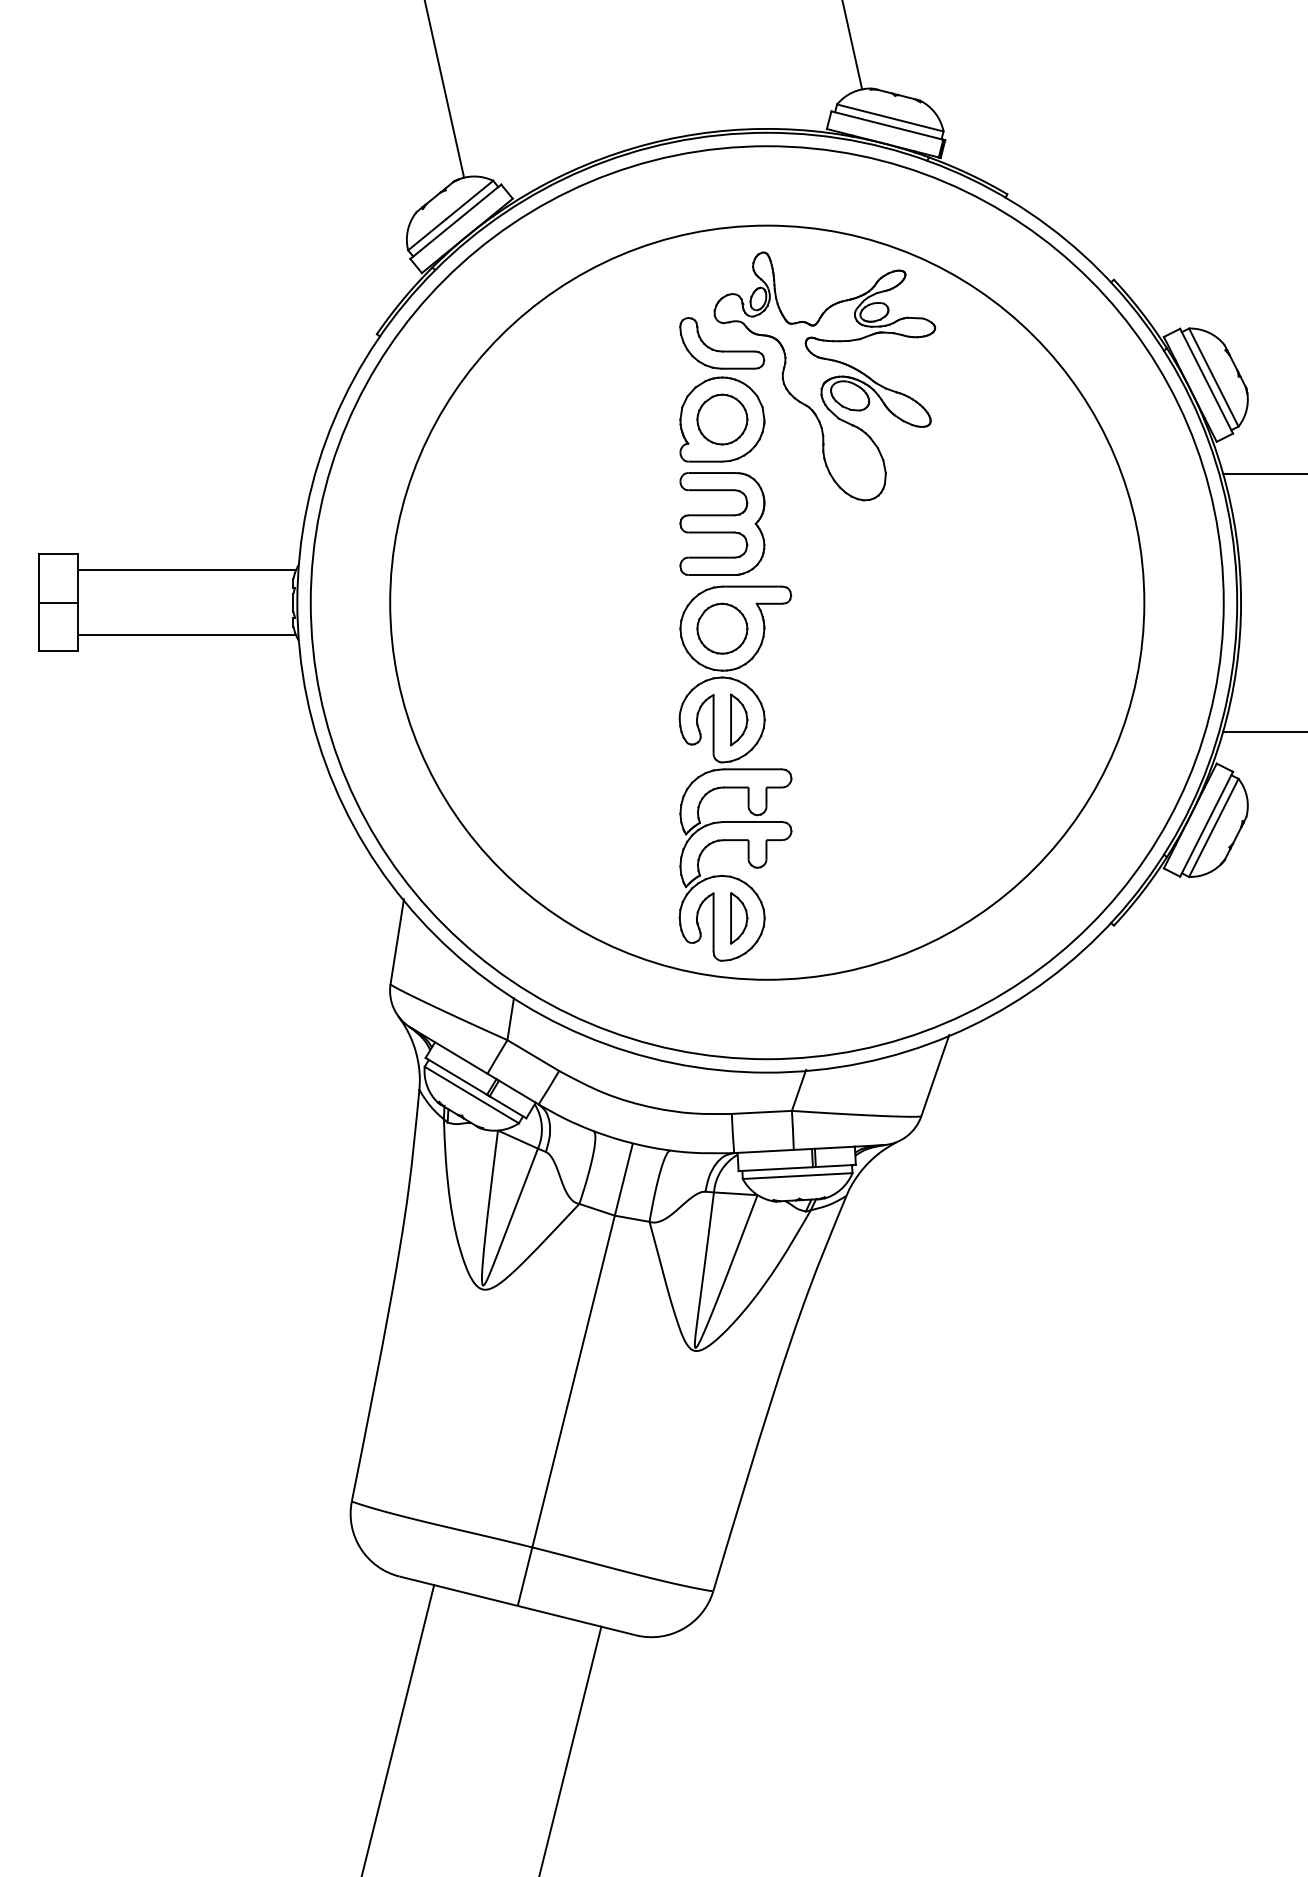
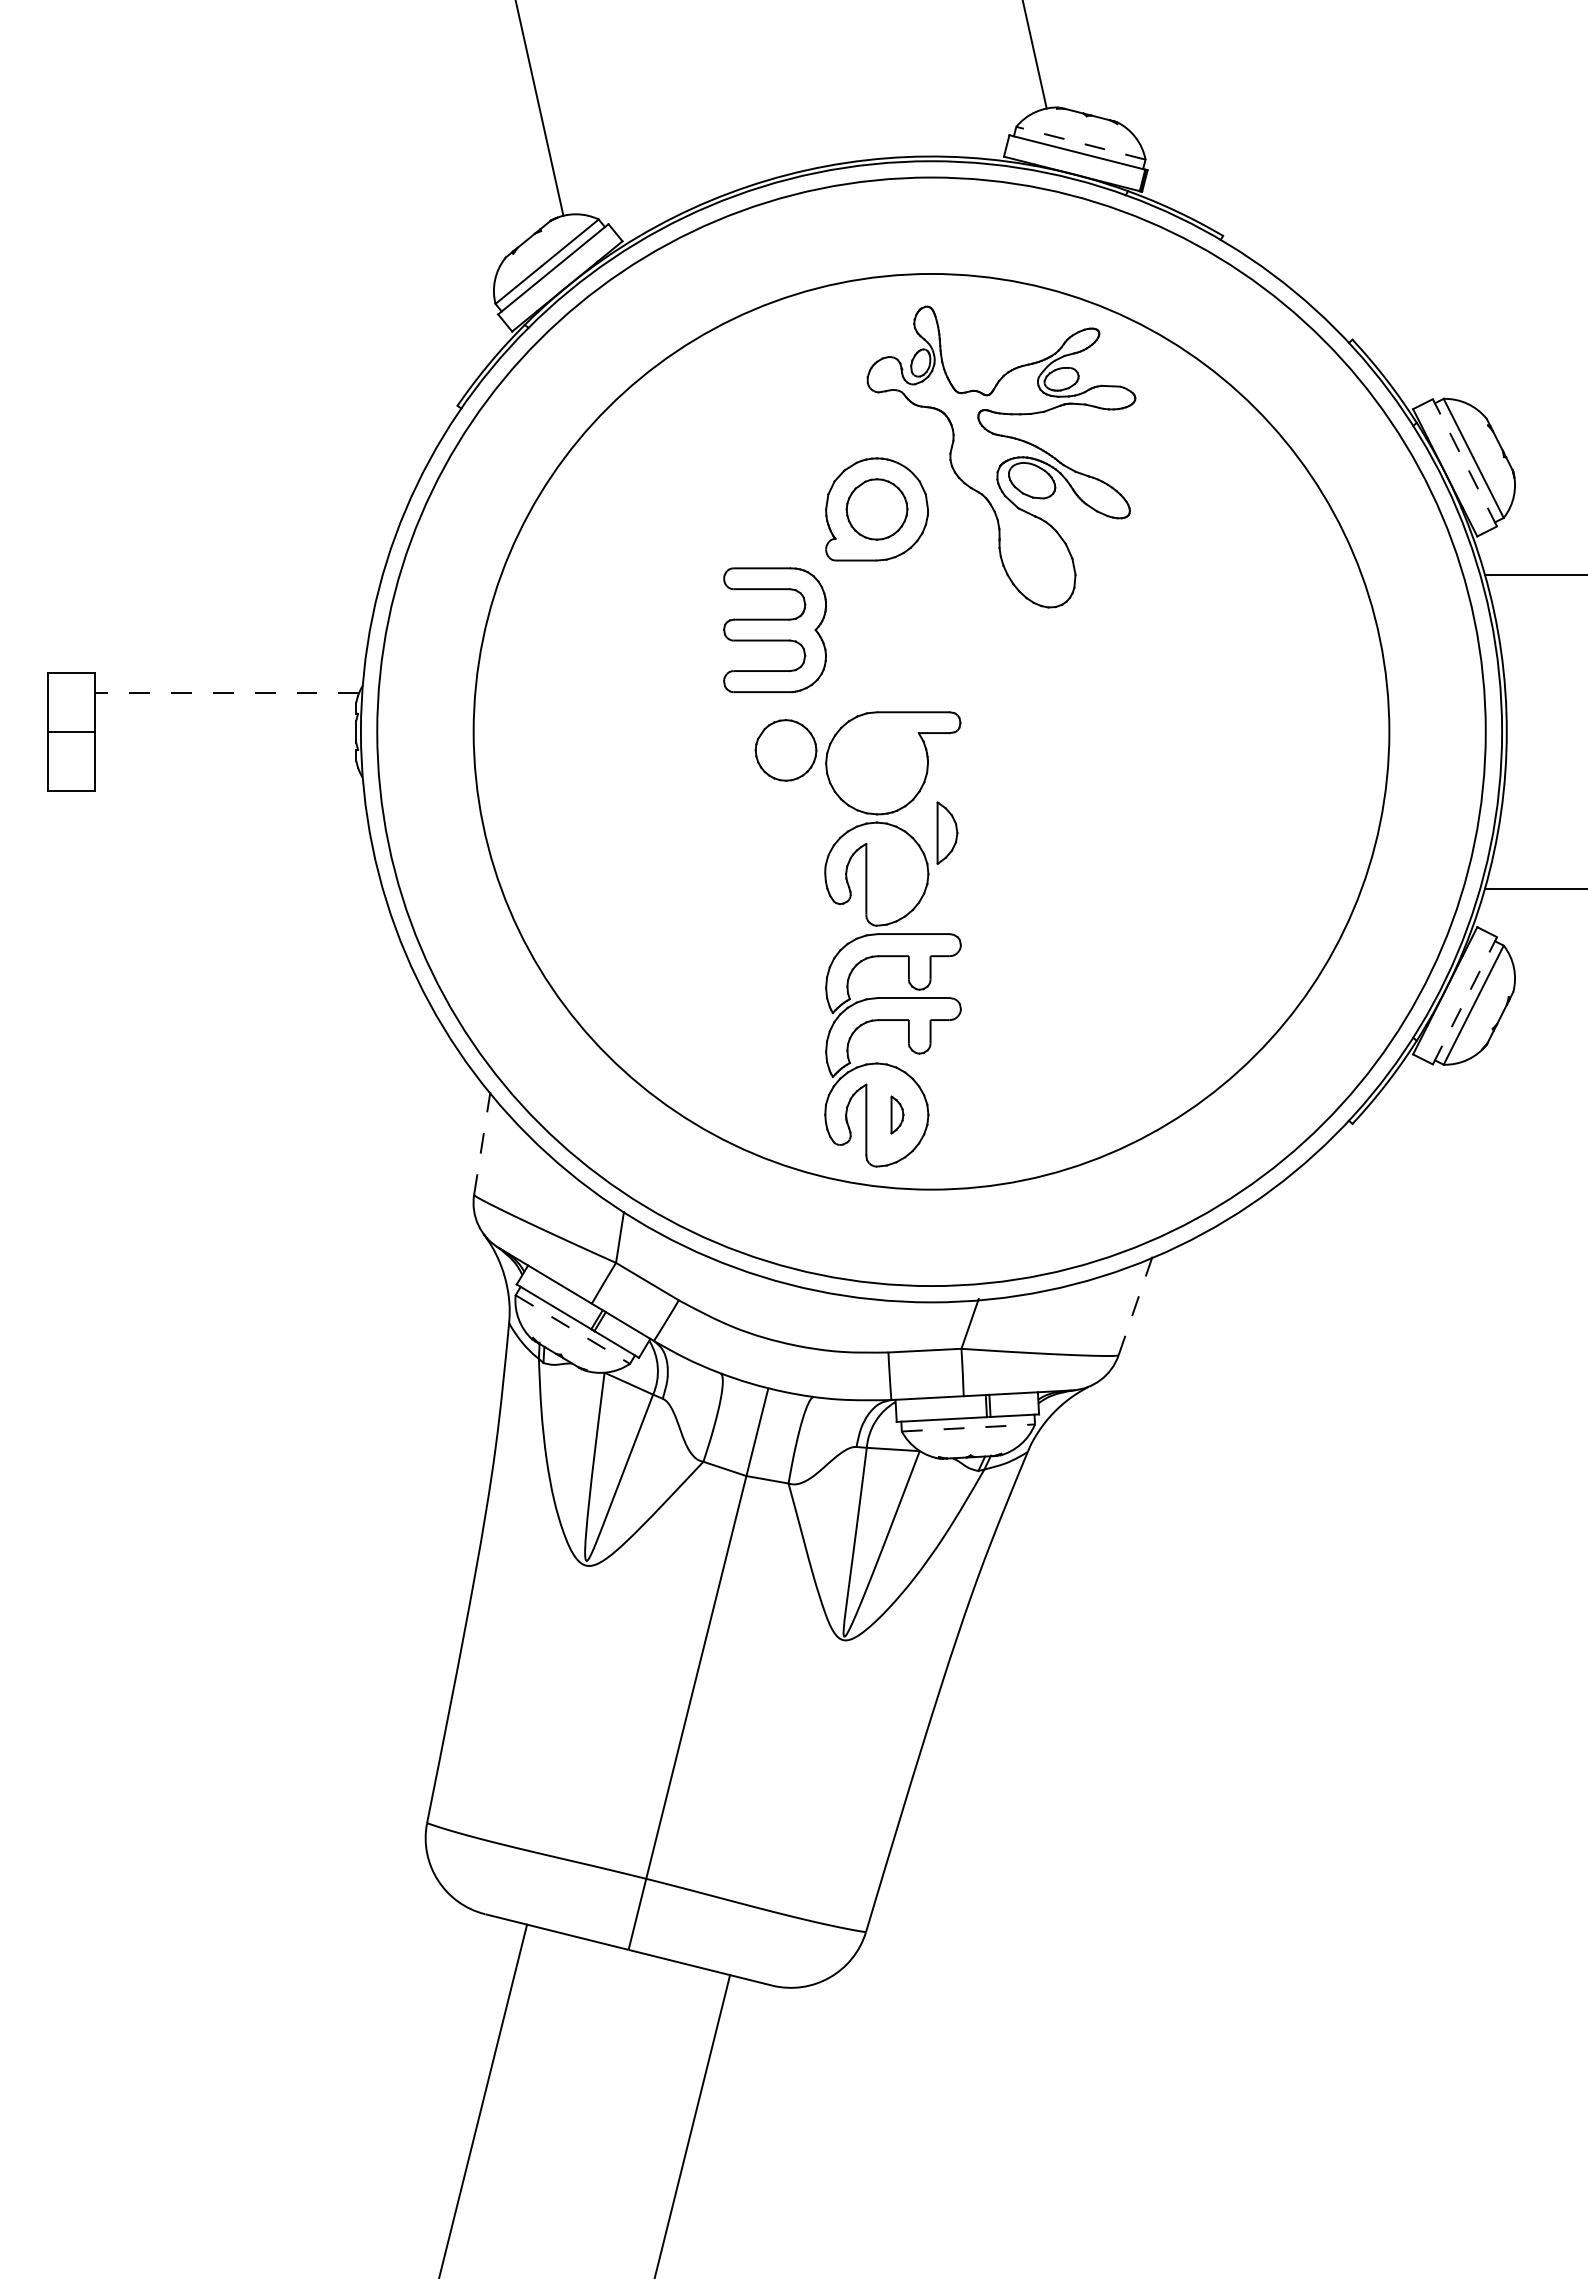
line: (889, 118) -> (1080, 143), solid -> dashed
part: (721, 350) -> (876, 425), removed
line: (1206, 380) -> (1464, 462), solid -> dashed
part: (721, 524) -> (774, 630), moved
line: (186, 570) -> (226, 692), solid -> dashed
part: (721, 628) -> (785, 750), moved
line: (186, 635) -> (226, 771), removed
part: (739, 719) -> (947, 832), moved
line: (1207, 824) -> (1465, 1000), solid -> dashed
part: (739, 917) -> (897, 1114), size x0.6
line: (397, 940) -> (482, 1142), solid -> dashed
line: (935, 1076) -> (1135, 1306), solid -> dashed
line: (471, 1094) -> (572, 1329), solid -> dashed
line: (797, 1175) -> (968, 1427), solid -> dashed

